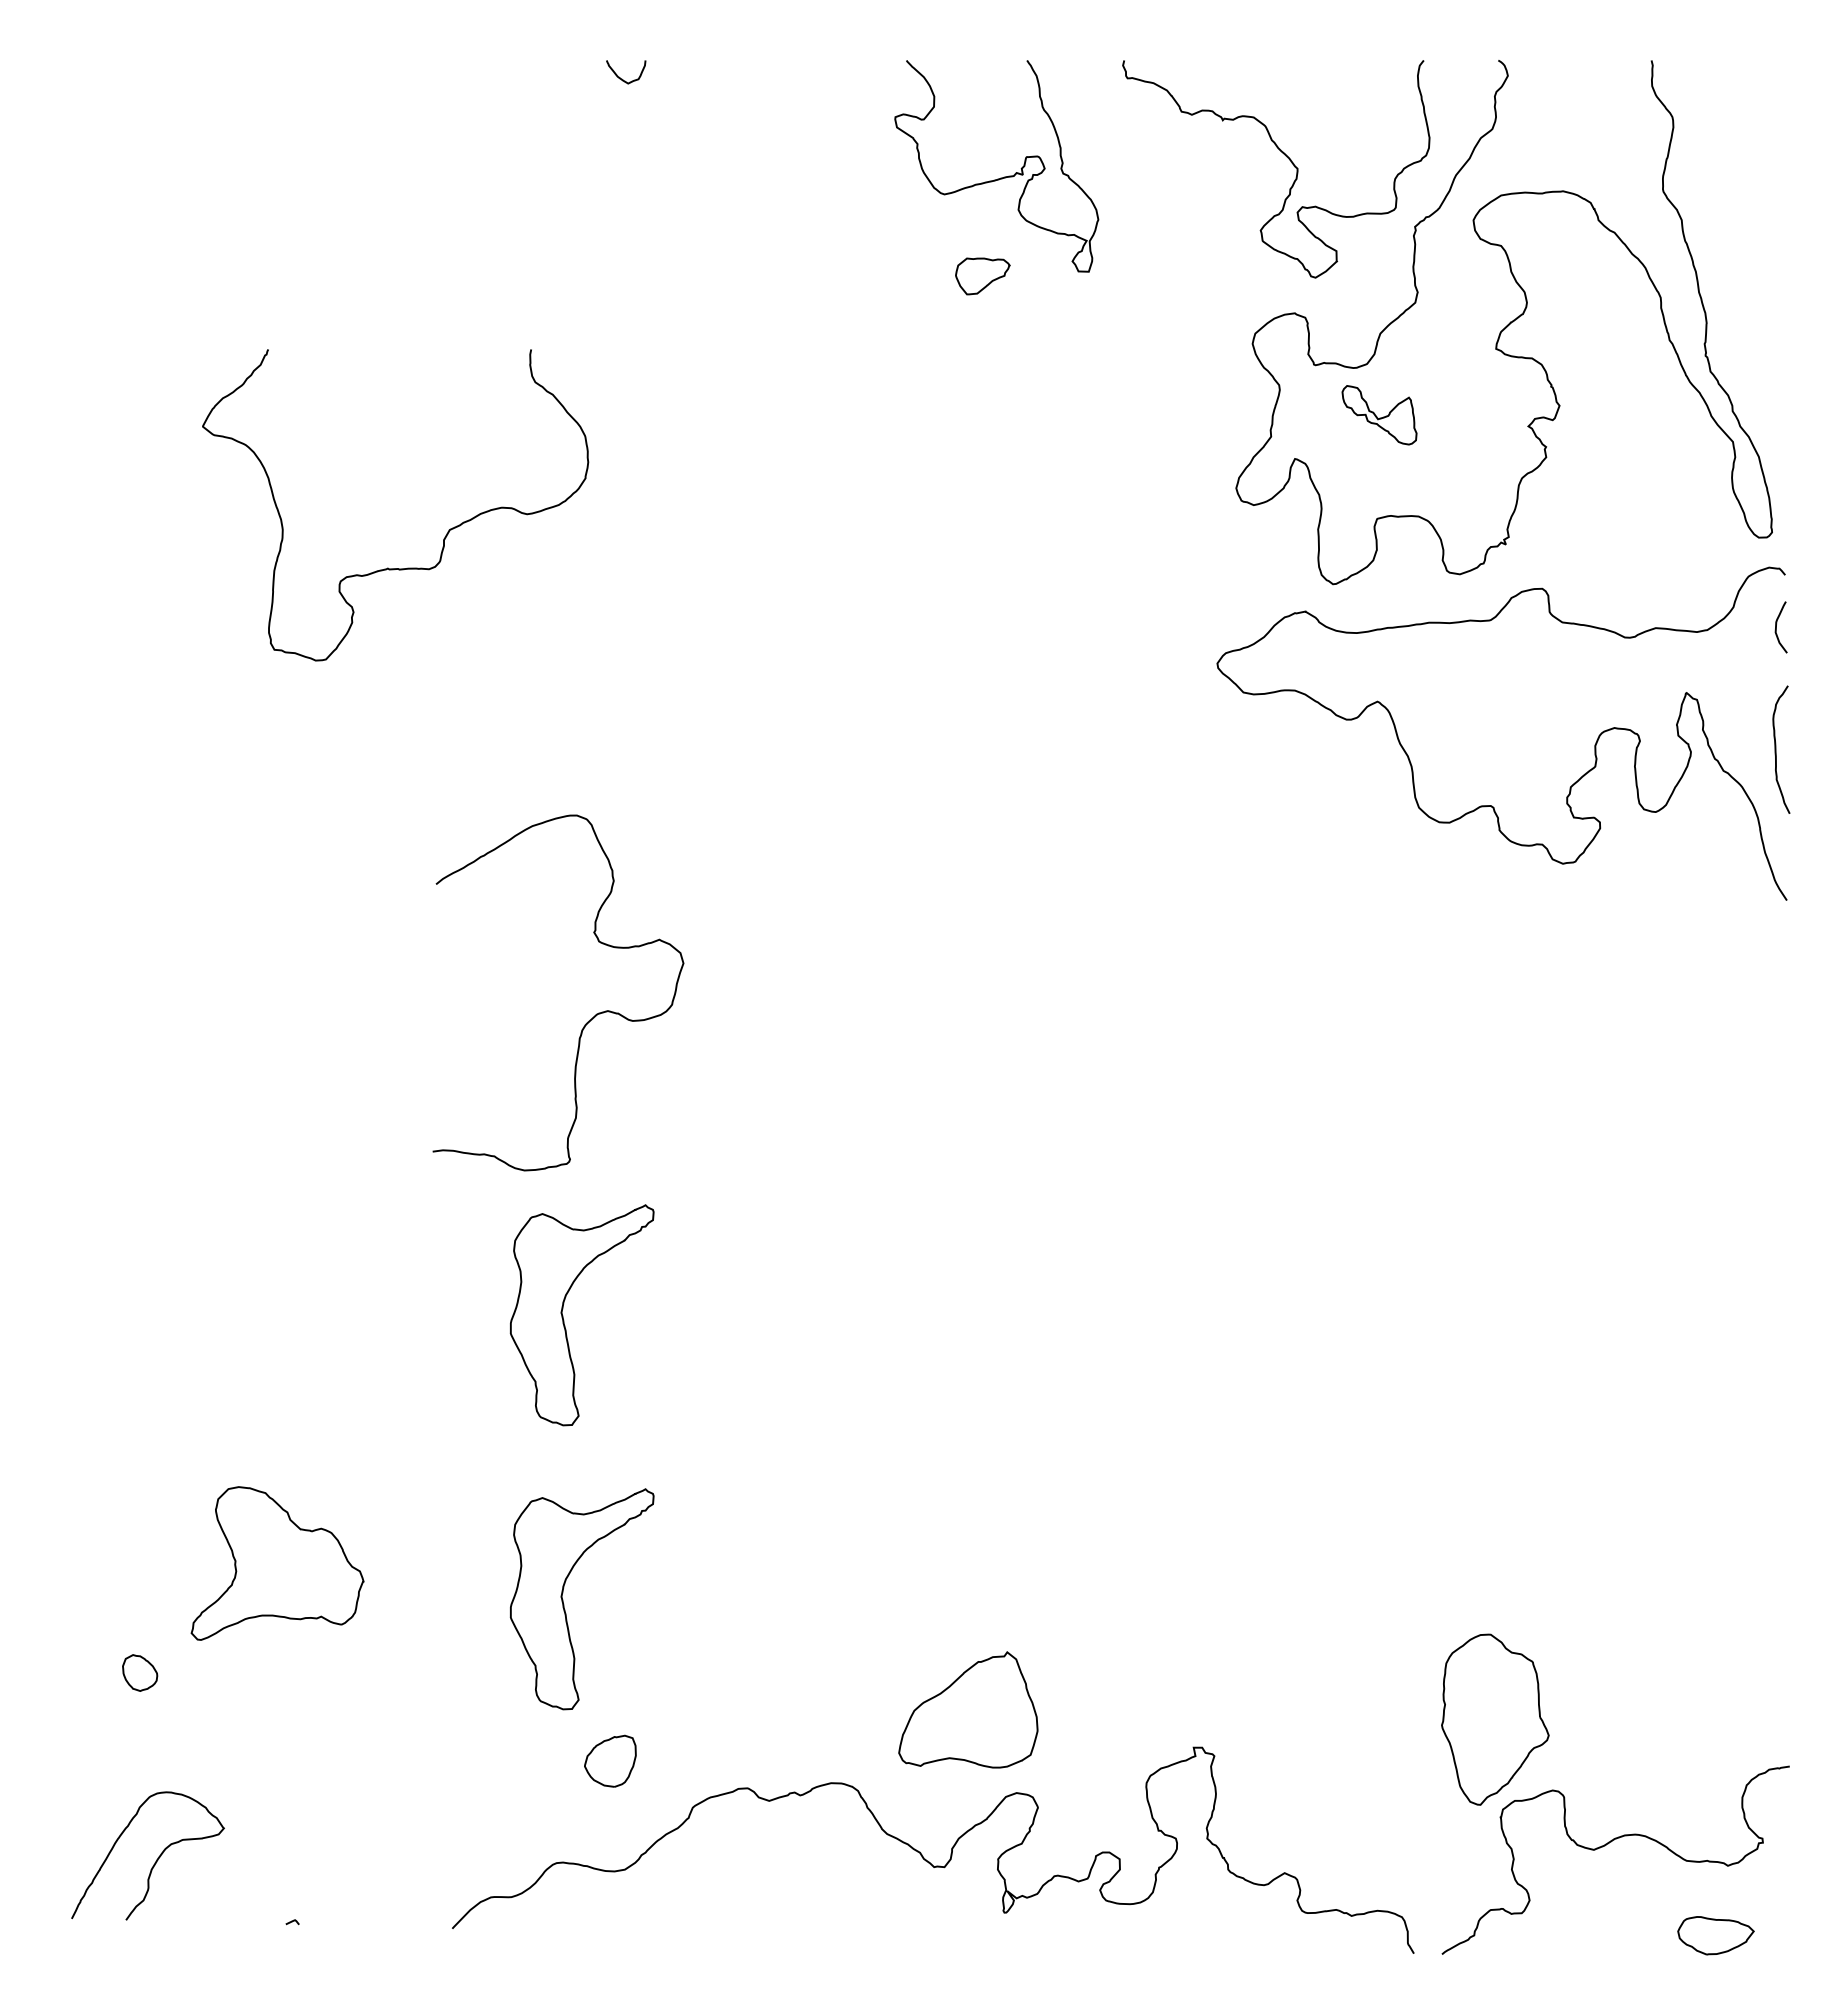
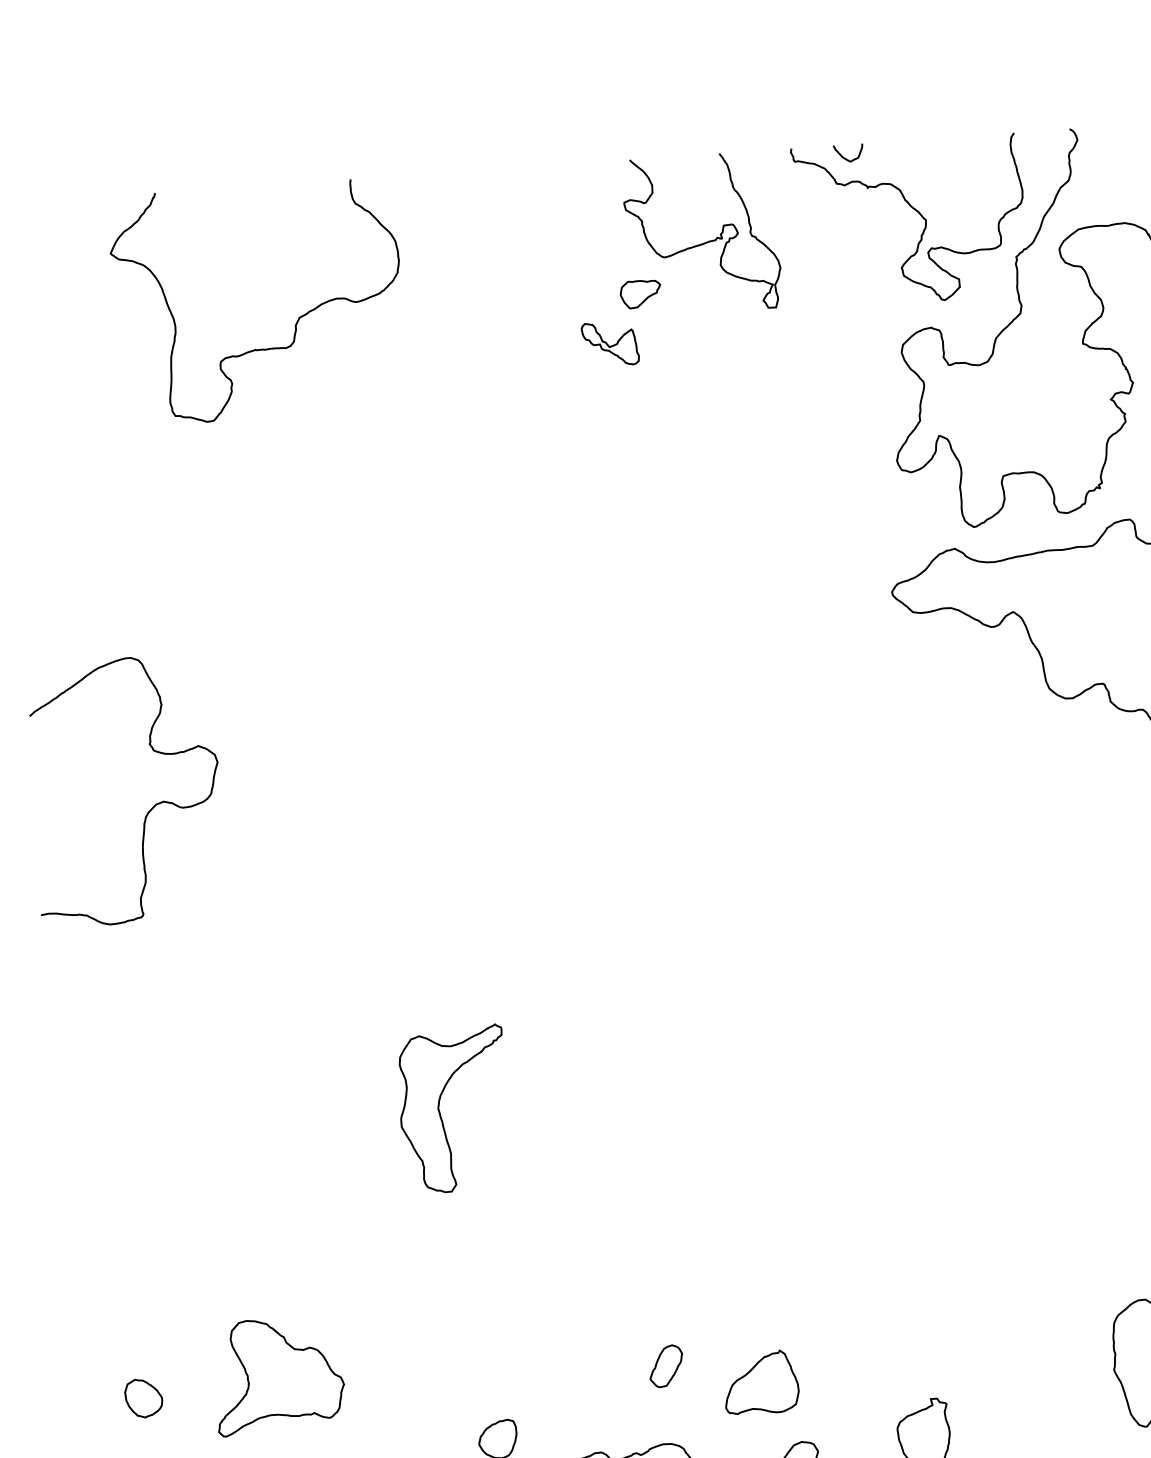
curve: (622, 78) -> (846, 158), moved
part: (982, 276) -> (640, 294), moved
part: (1379, 415) -> (610, 344), moved
curve: (447, 531) -> (297, 319), moved
curve: (587, 1021) -> (149, 810), moved
part: (277, 1563) -> (279, 1375), moved
part: (564, 1604) -> (455, 1325), removed
part: (139, 1672) -> (143, 1397), size x1.43
part: (842, 1678) -> (666, 1365), added
part: (967, 1709) -> (760, 1382), size x0.71

